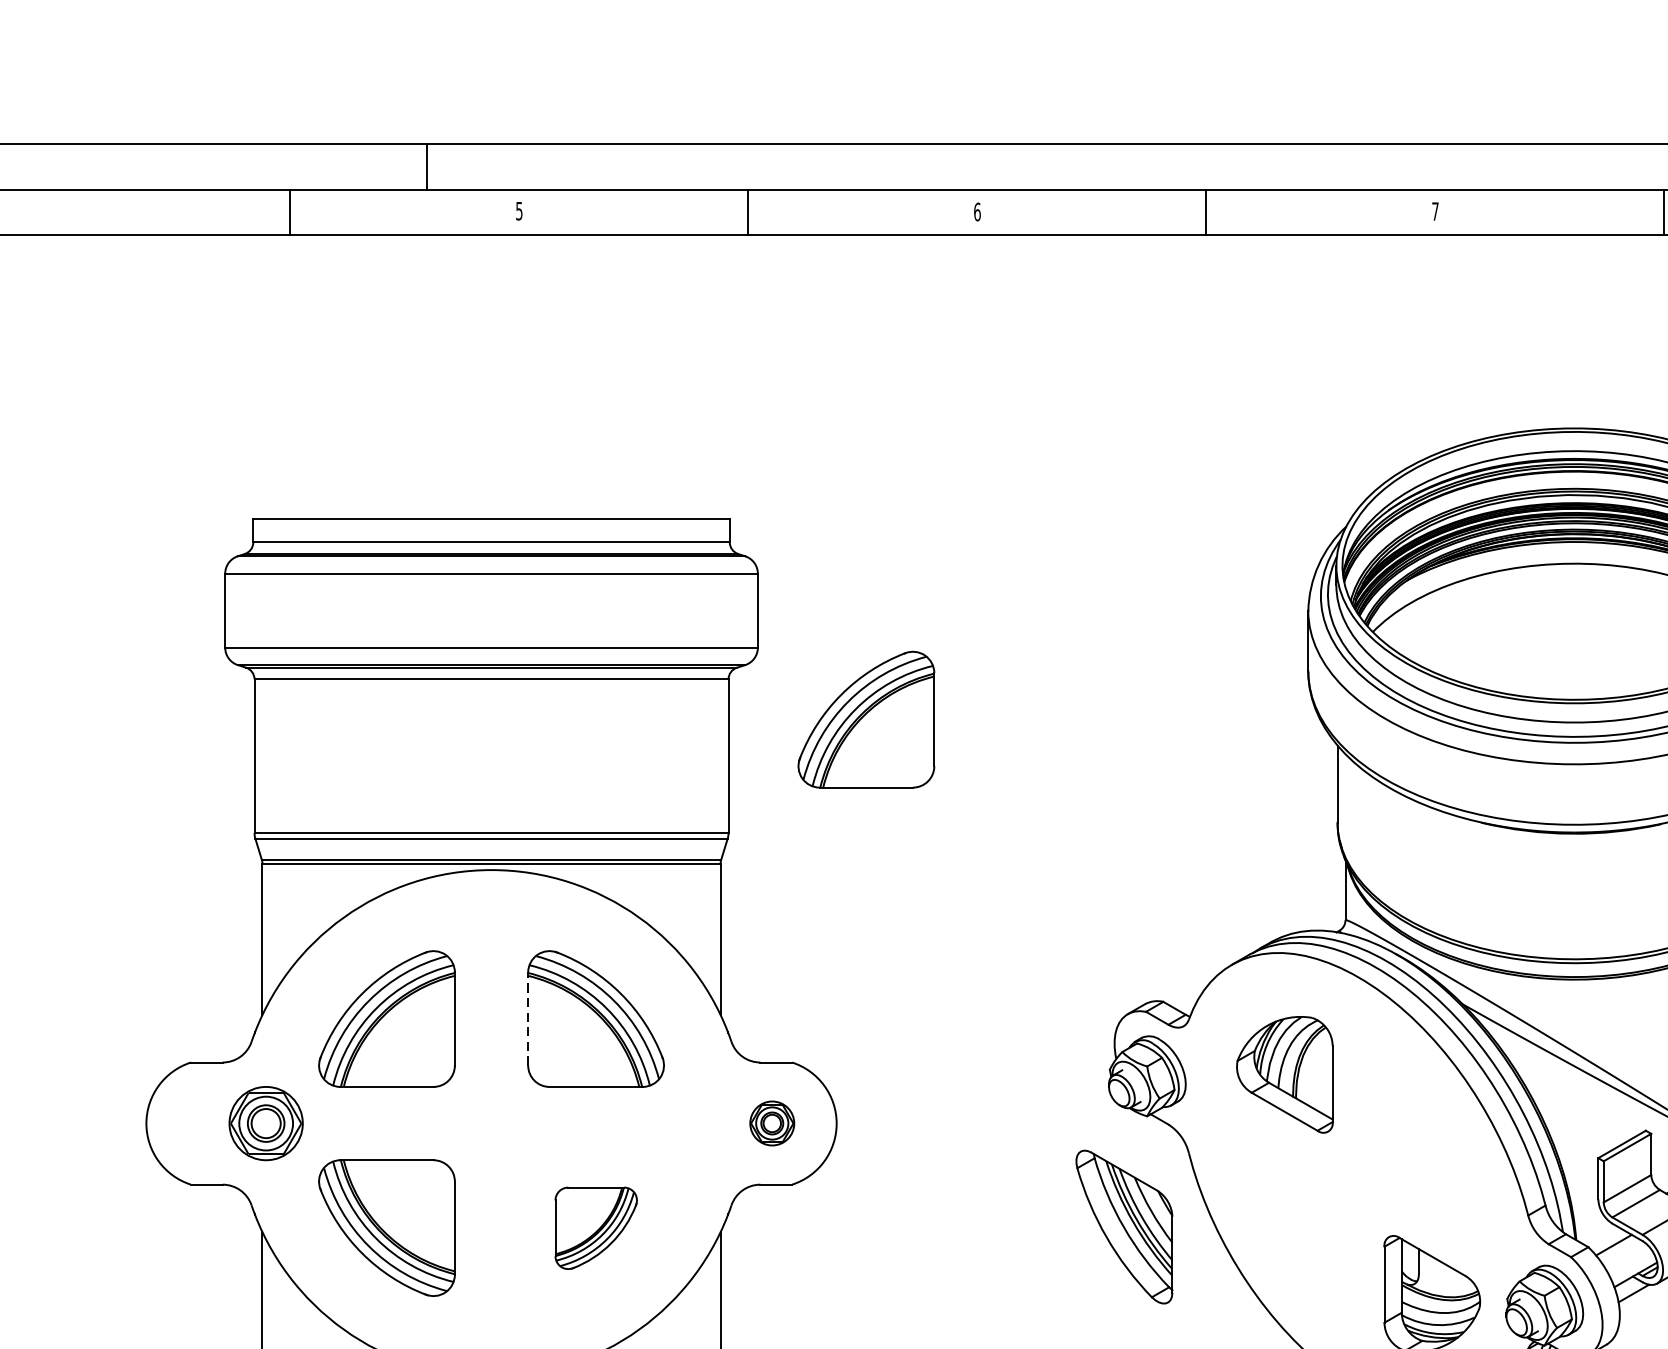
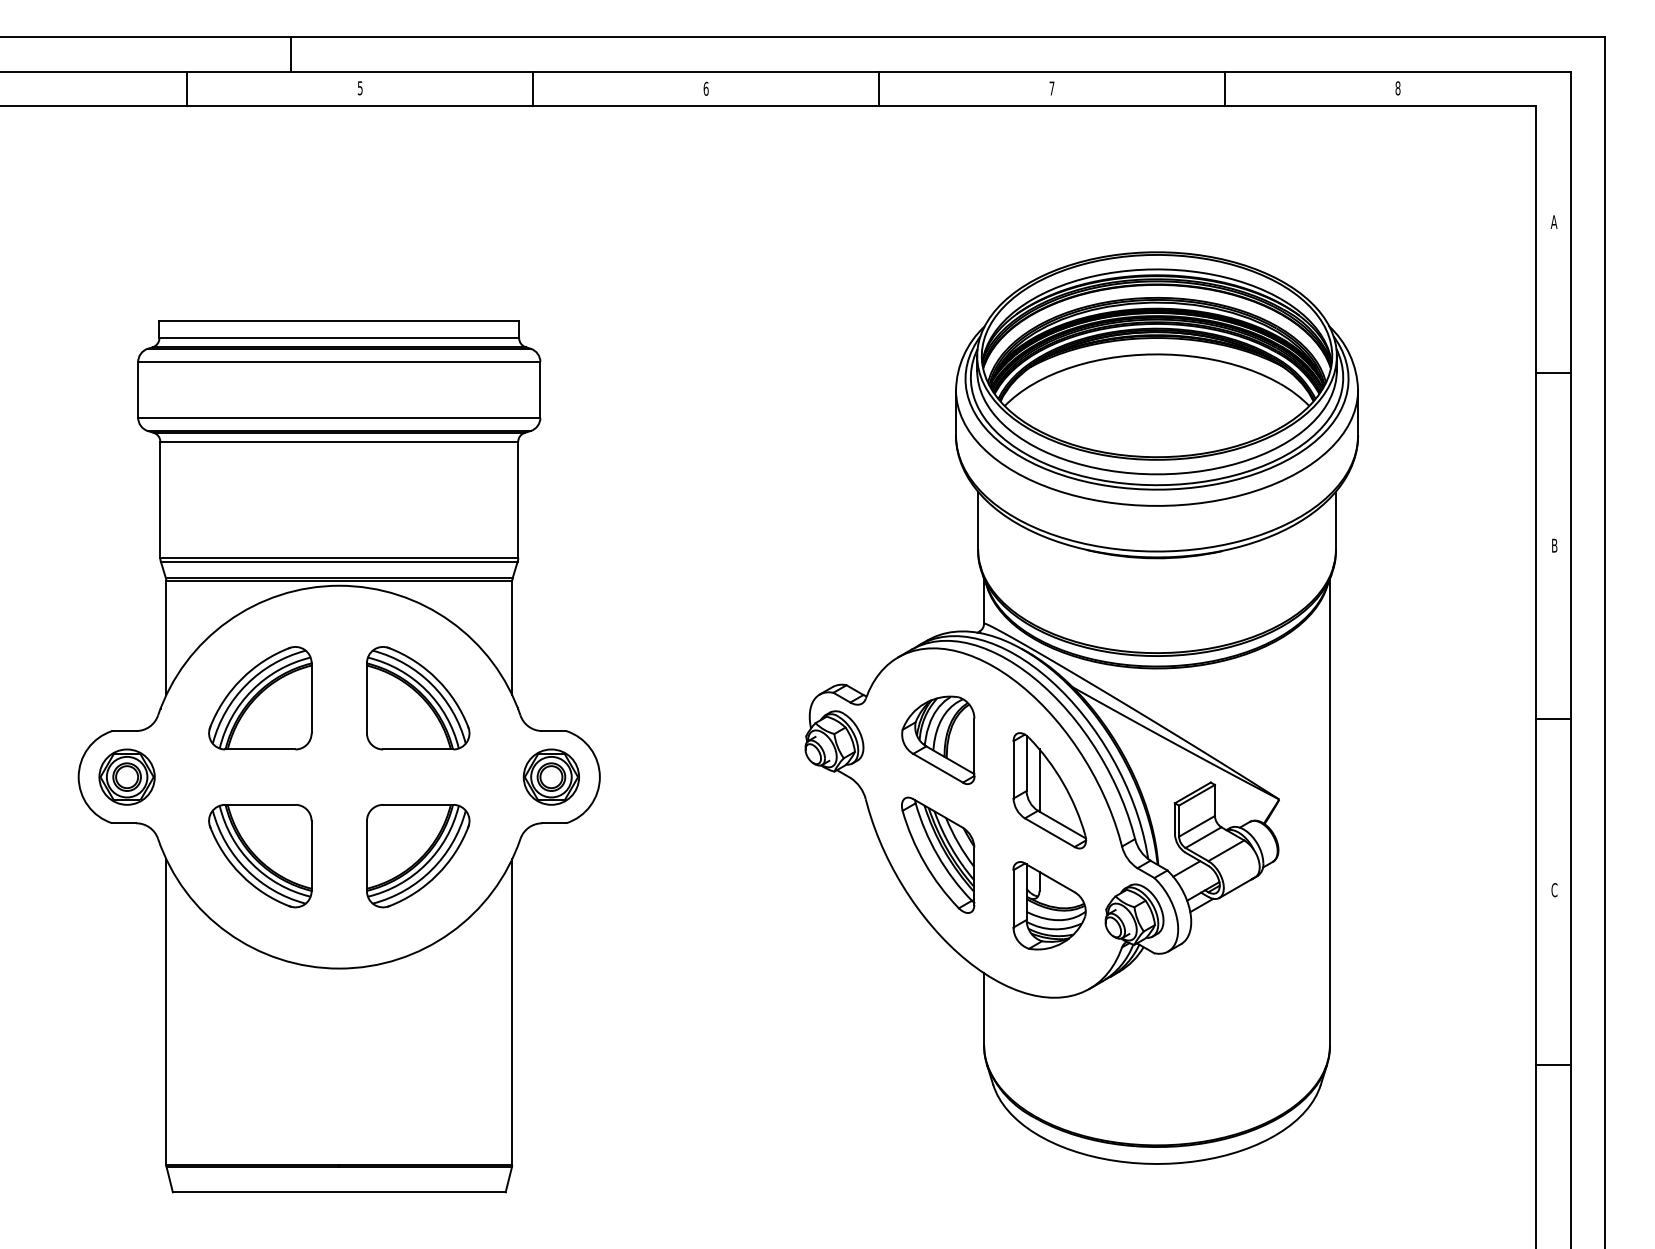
part: (866, 720) -> (622, 472), removed
line: (527, 1018) -> (366, 697), dashed -> solid
part: (265, 1122) -> (126, 776), moved
part: (771, 1122) -> (550, 776), size x1.67
part: (1432, 1141) -> (1049, 790), added
part: (1124, 1226) -> (938, 854), moved
part: (596, 1228) -> (418, 856), size x1.67

